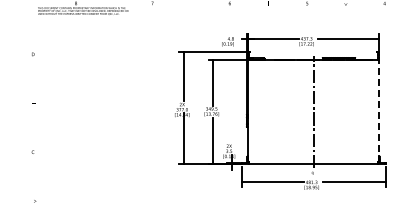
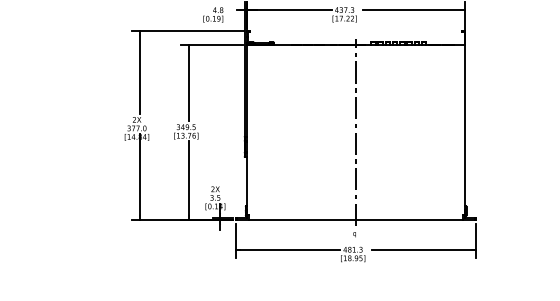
line: (378, 111) -> (464, 131), dashed -> solid

